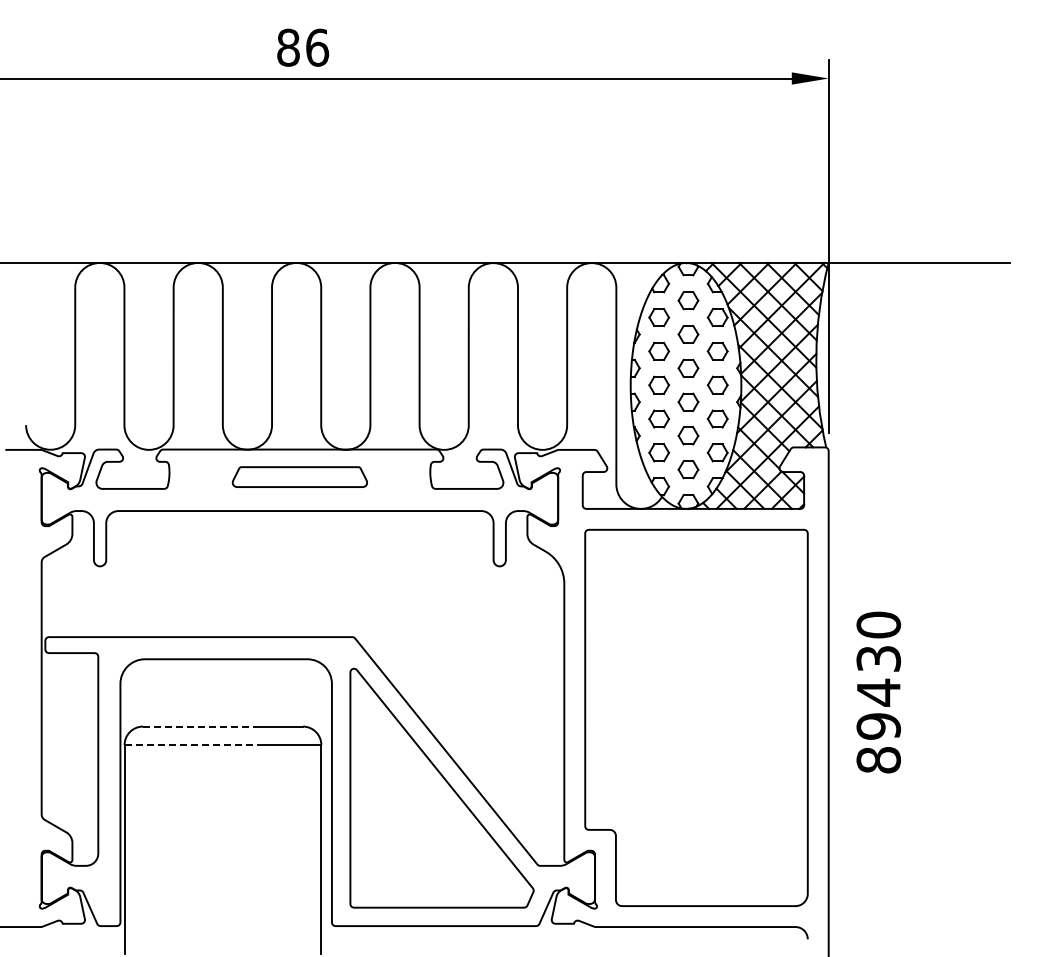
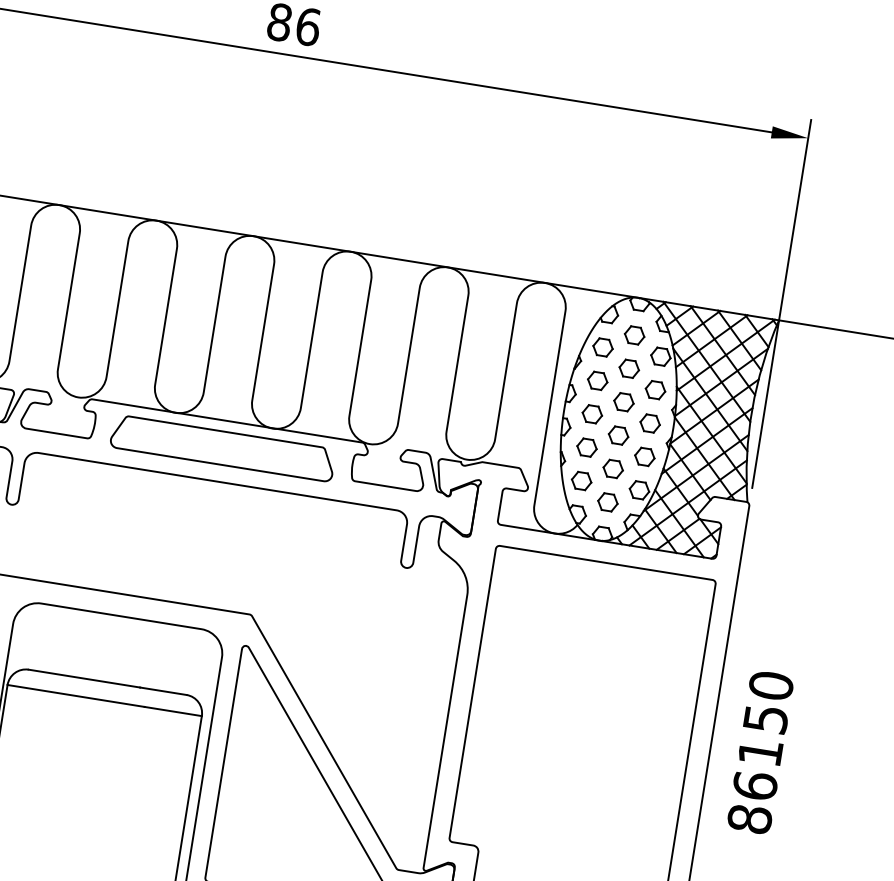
part: (299, 476) -> (222, 447), size x1.67
text: (878, 692) -> (760, 752), 89430 -> 86150
line: (199, 726) -> (84, 678), dashed -> solid
line: (194, 745) -> (76, 696), dashed -> solid

